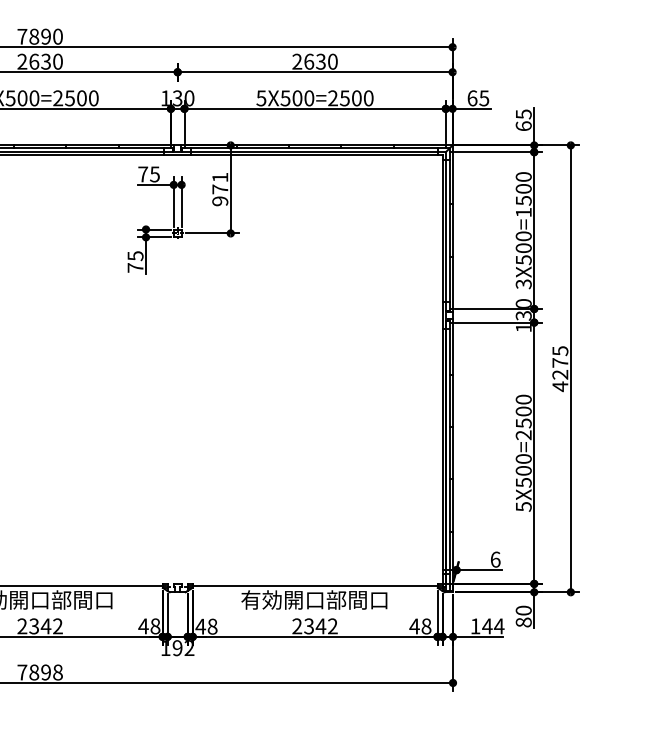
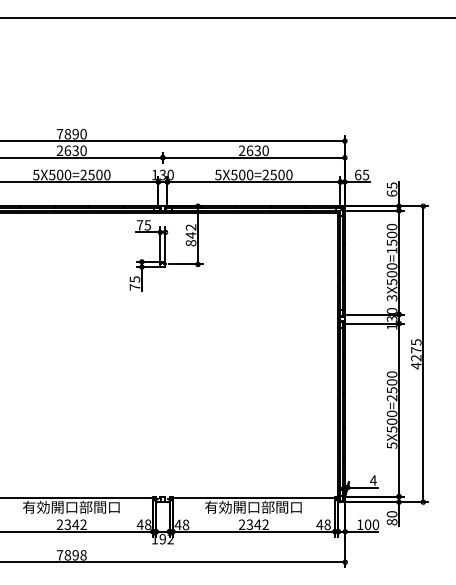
text: (219, 189) -> (190, 235), 971 -> 842
text: (494, 559) -> (372, 480), 6 -> 4
text: (492, 625) -> (371, 524), 144 -> 100

